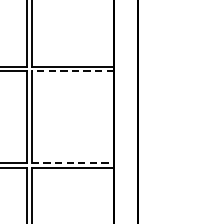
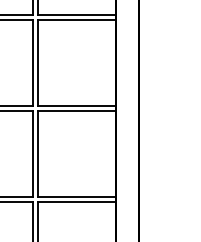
line: (72, 71) -> (76, 110), dashed -> solid
line: (73, 162) -> (77, 197), dashed -> solid

